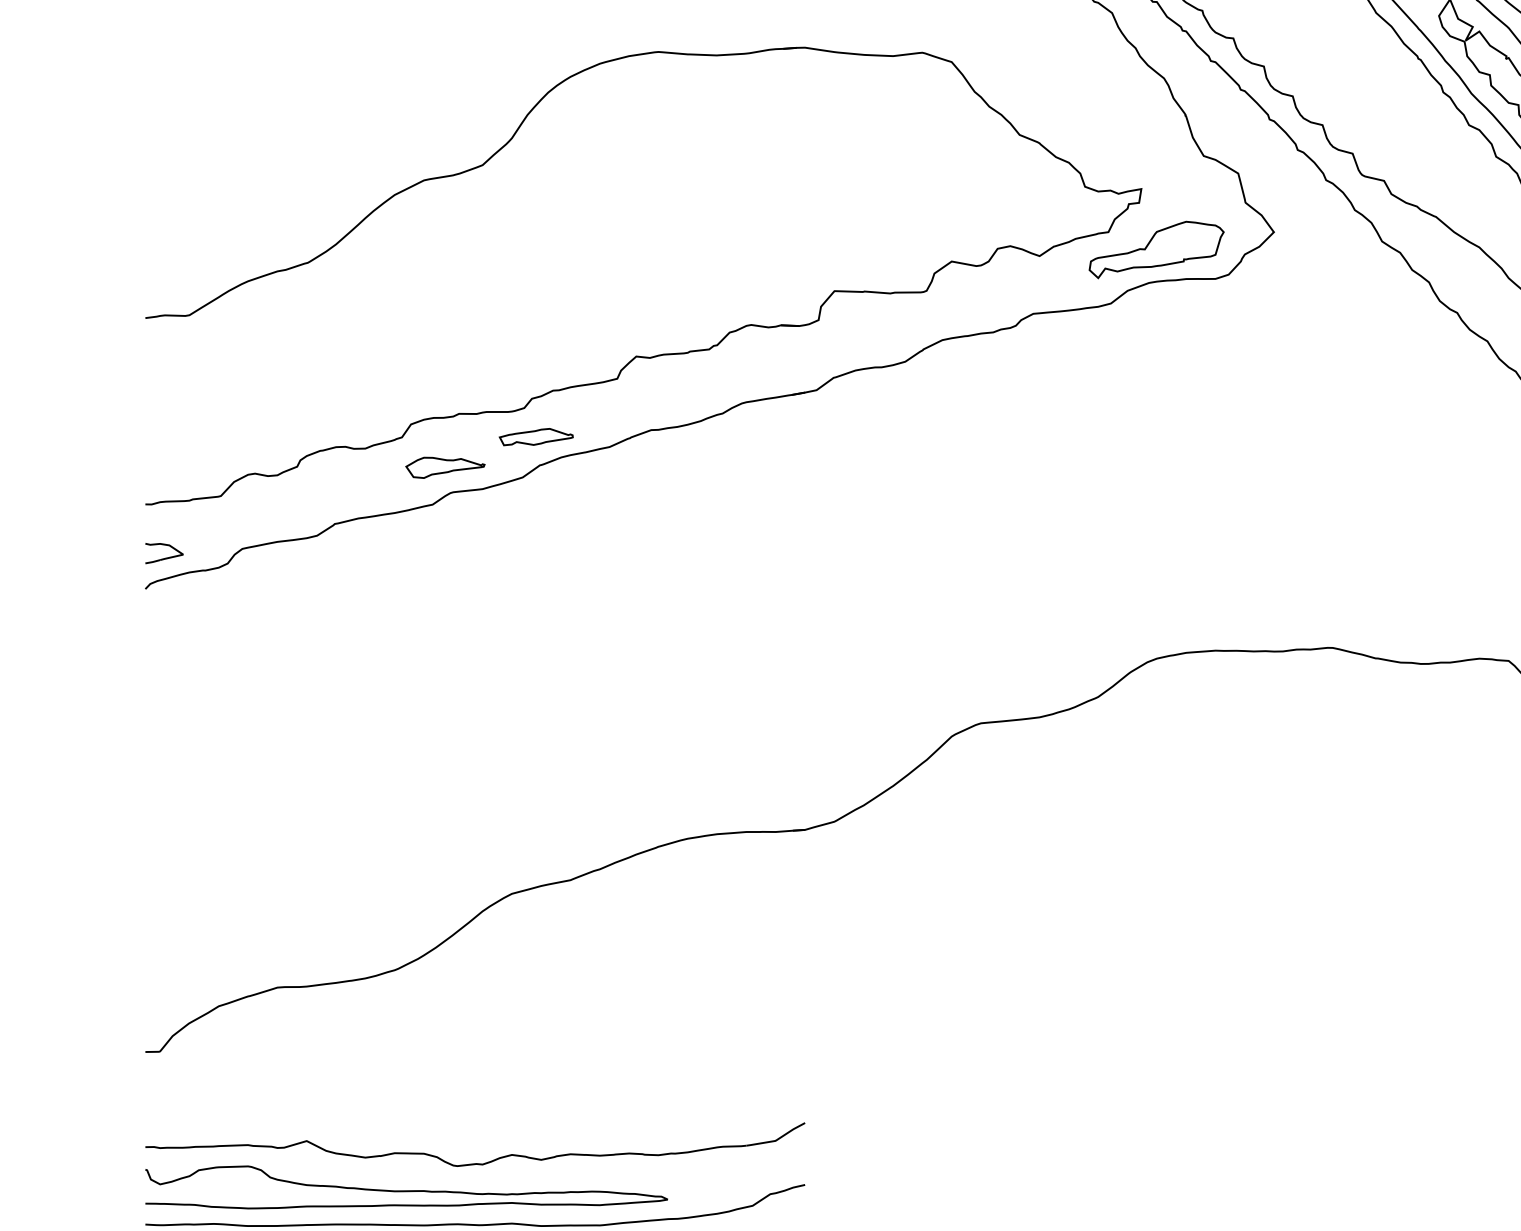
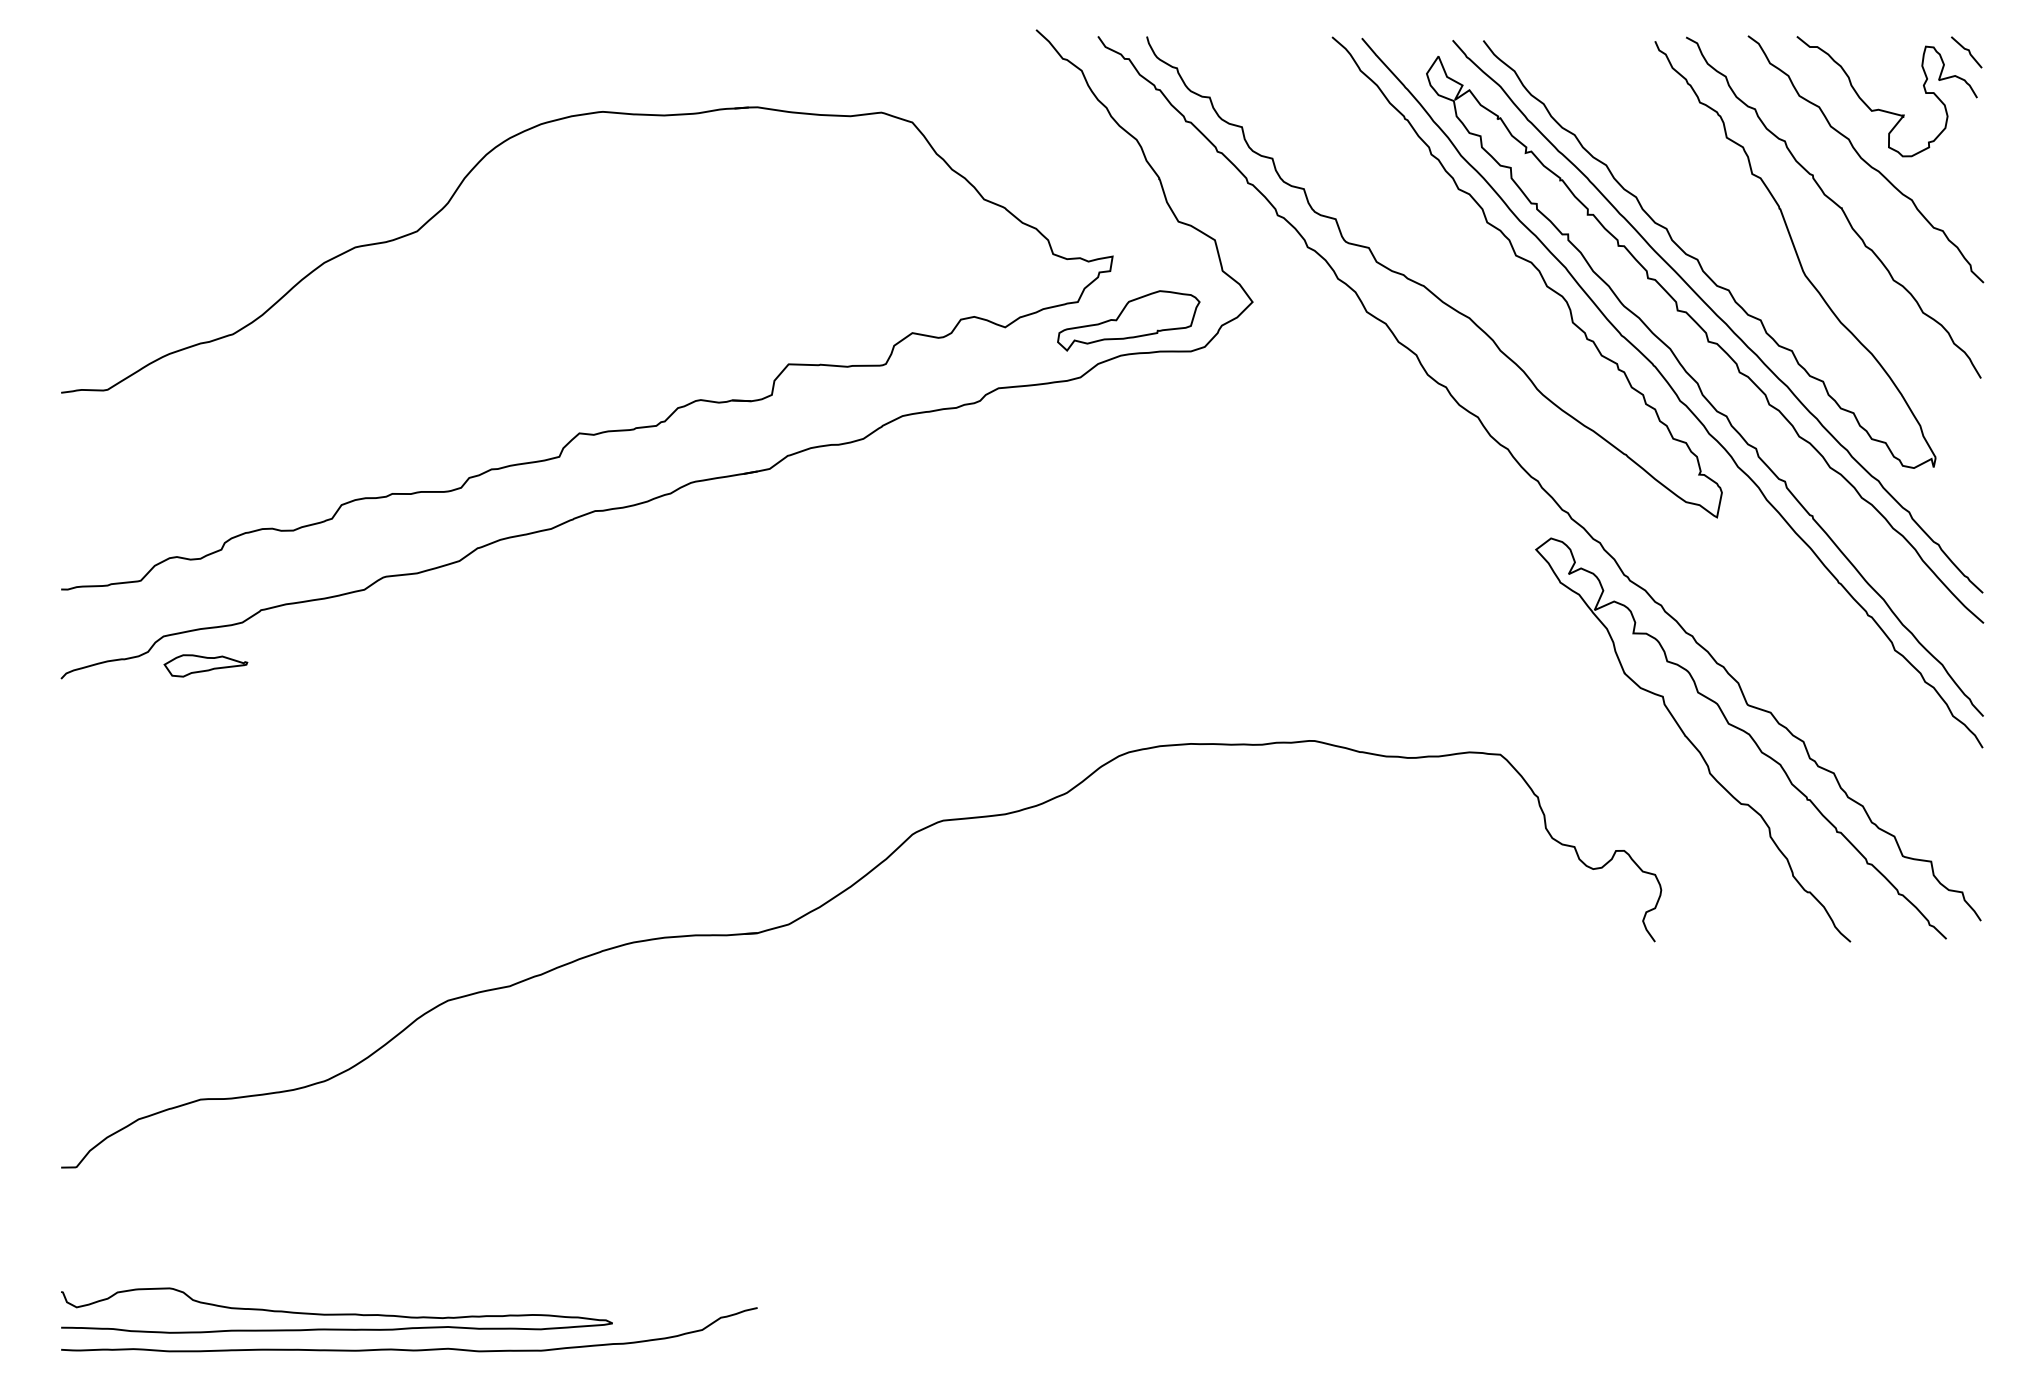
part: (535, 436) -> (473, 517), removed
part: (445, 467) -> (205, 665), moved
part: (164, 553) -> (81, 641), removed
part: (475, 1163) -> (409, 1285), removed

